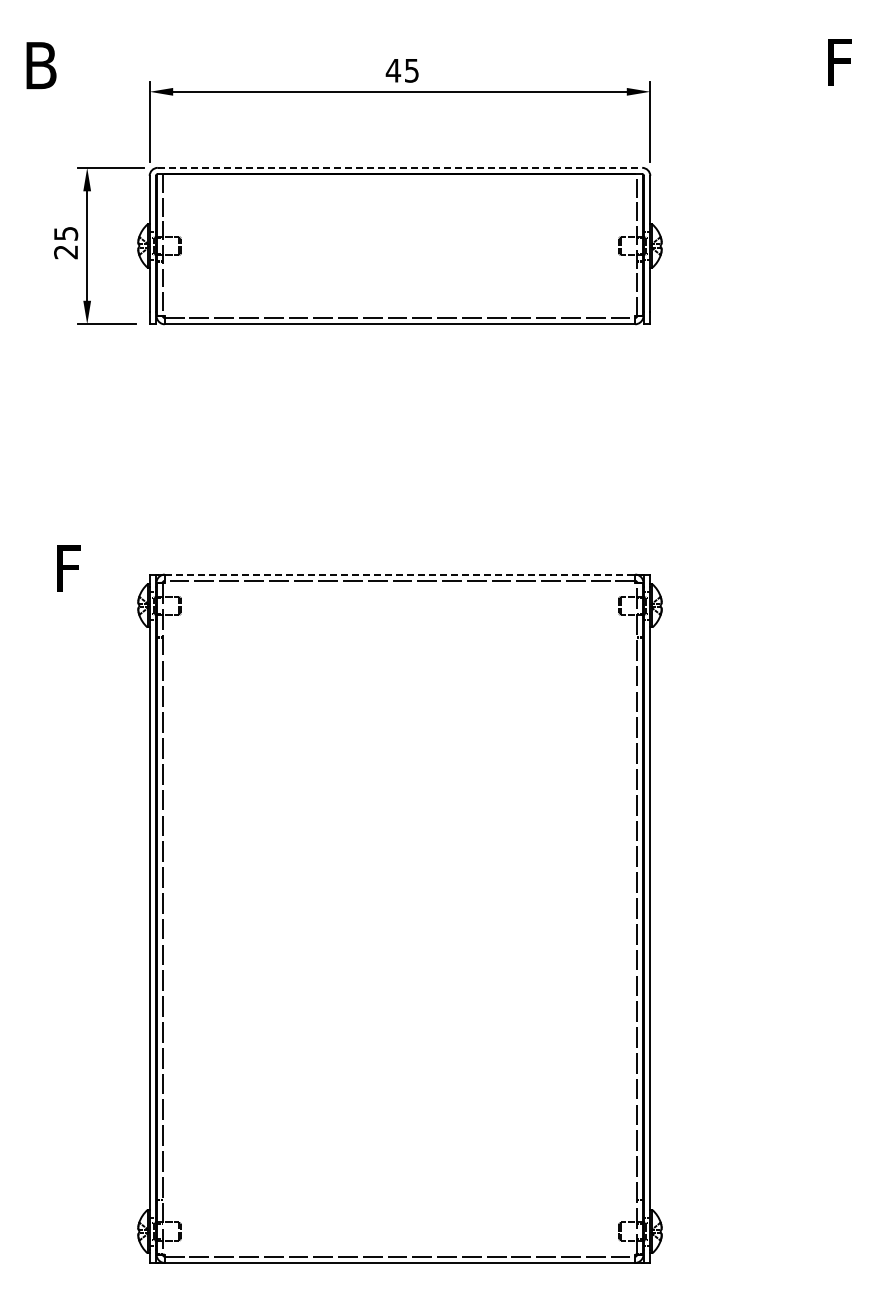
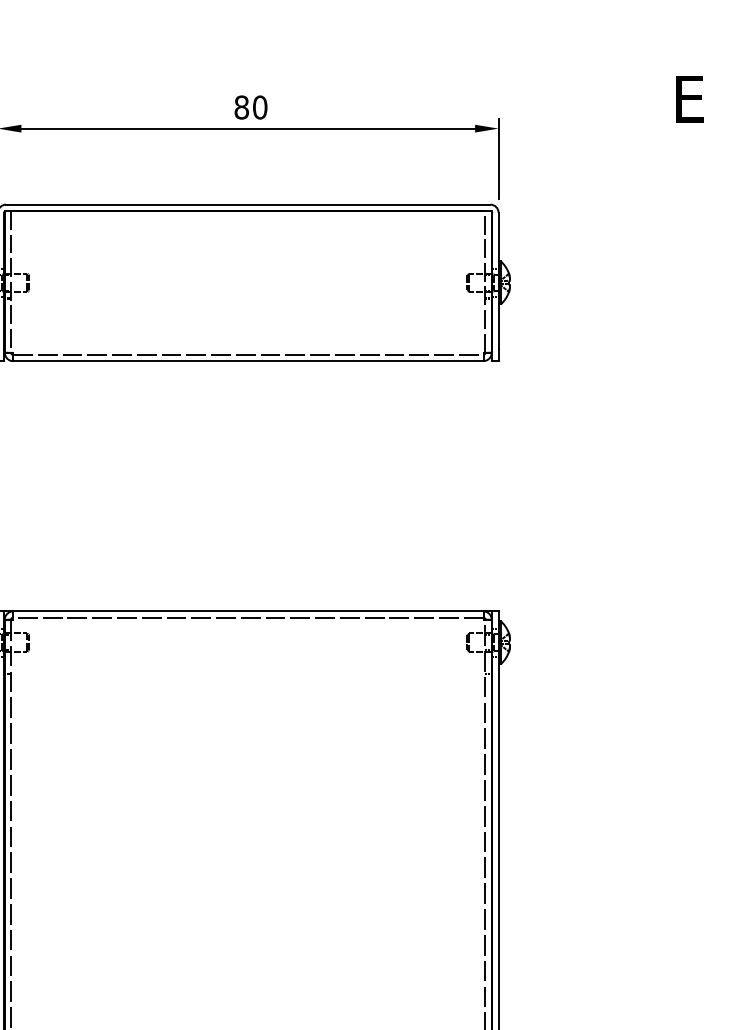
text: (844, 62) -> (692, 99), F -> E
text: (402, 70) -> (250, 107), 45 -> 80
line: (400, 167) -> (248, 204), dashed -> solid
line: (400, 574) -> (248, 611), dashed -> solid

